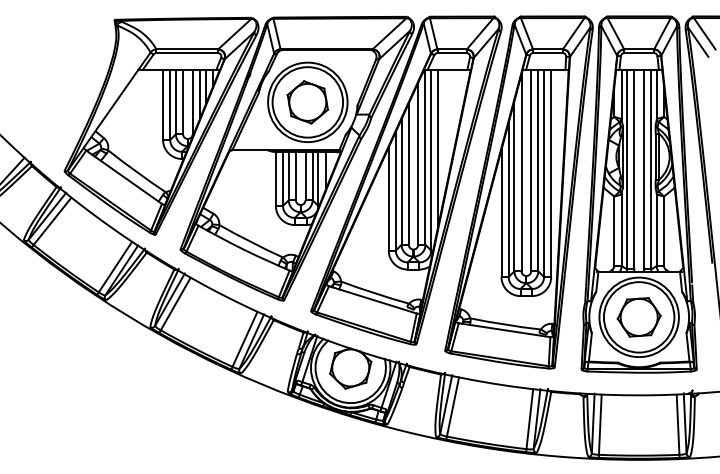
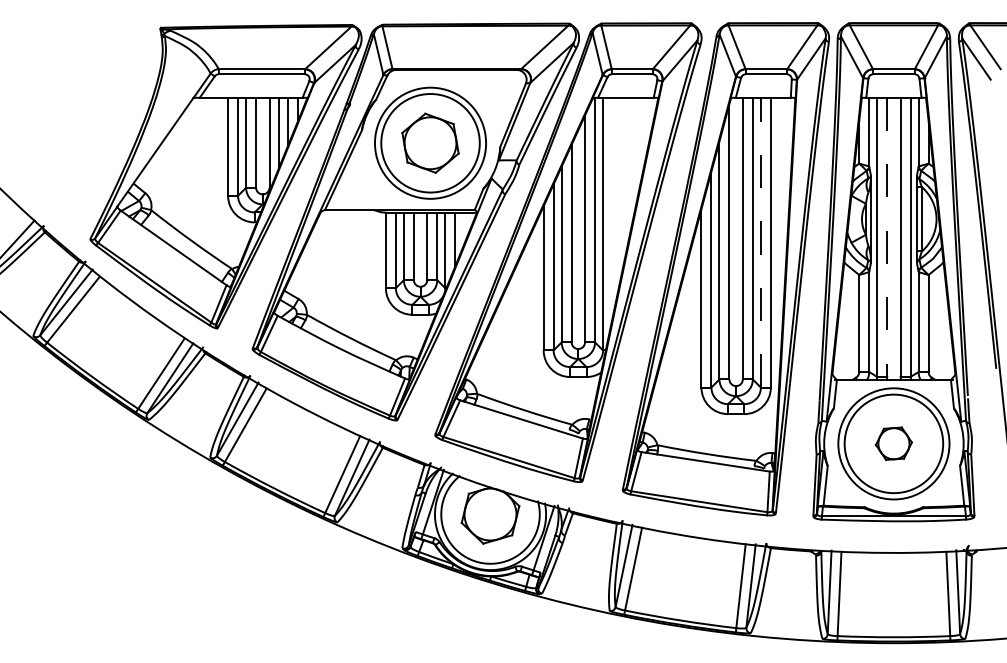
line: (438, 147) -> (613, 206), removed
line: (634, 169) -> (887, 237), solid -> dashed
line: (543, 173) -> (760, 242), solid -> dashed
part: (638, 317) -> (893, 443), size x0.6

